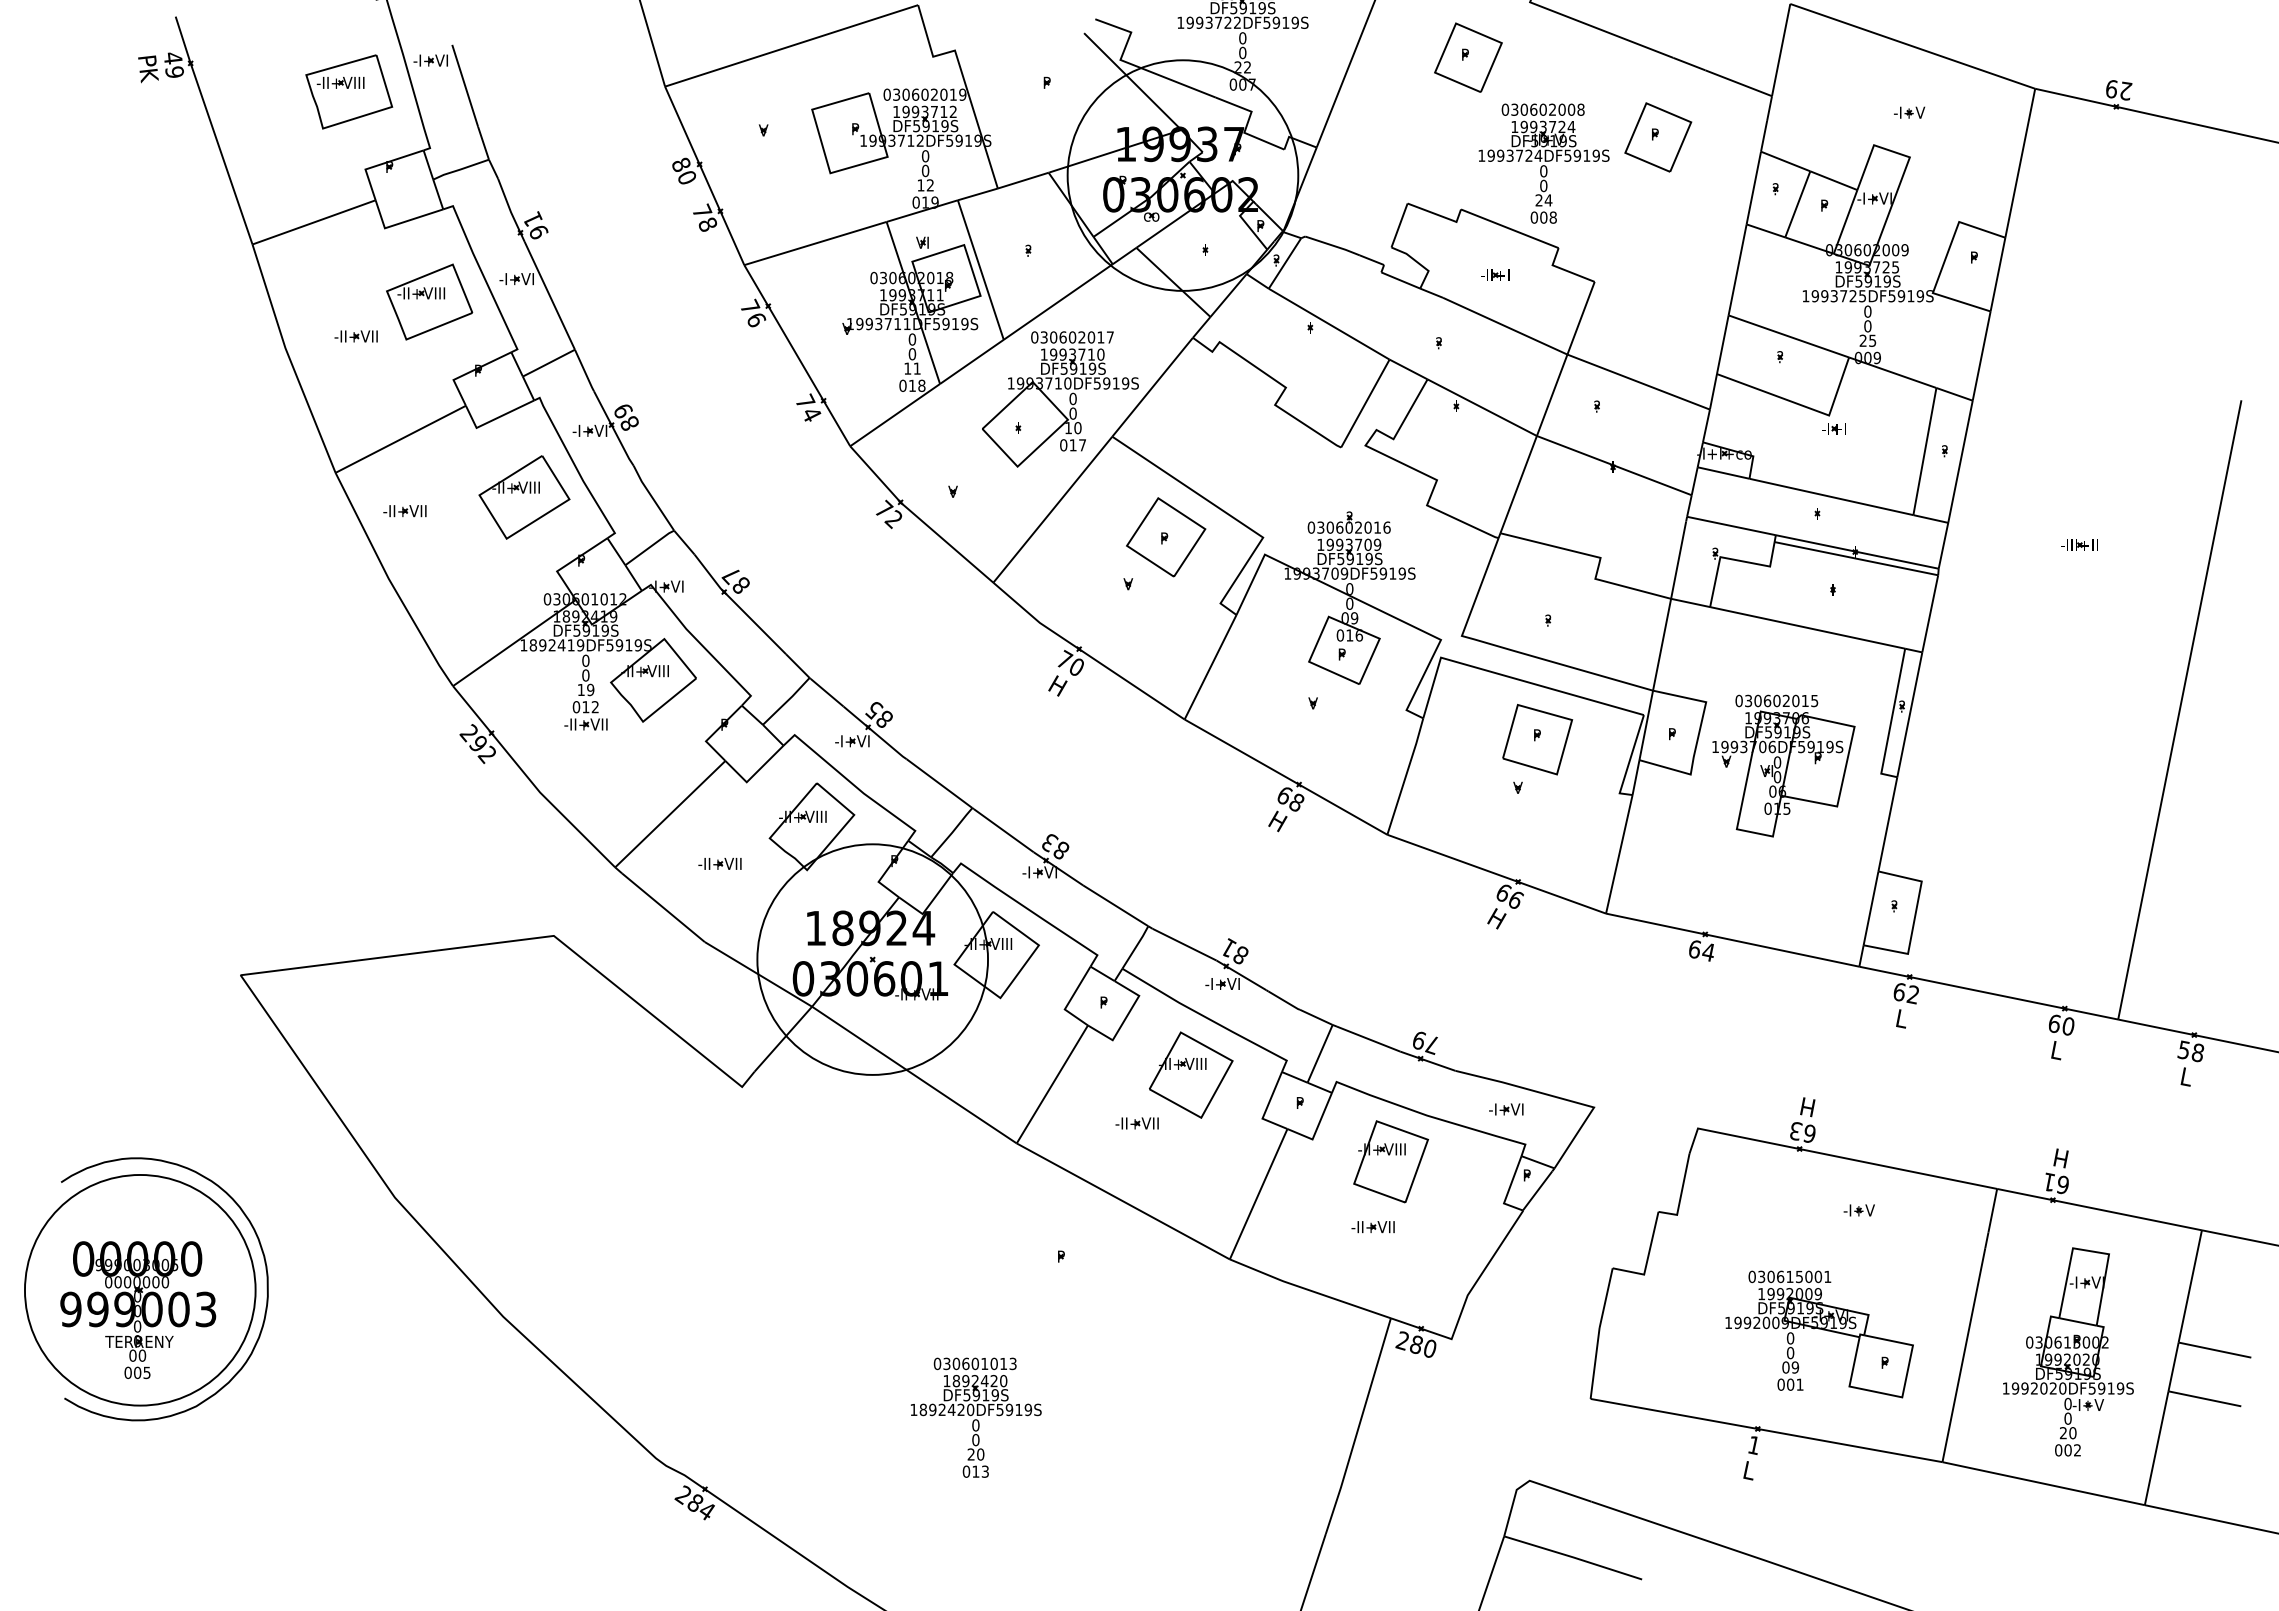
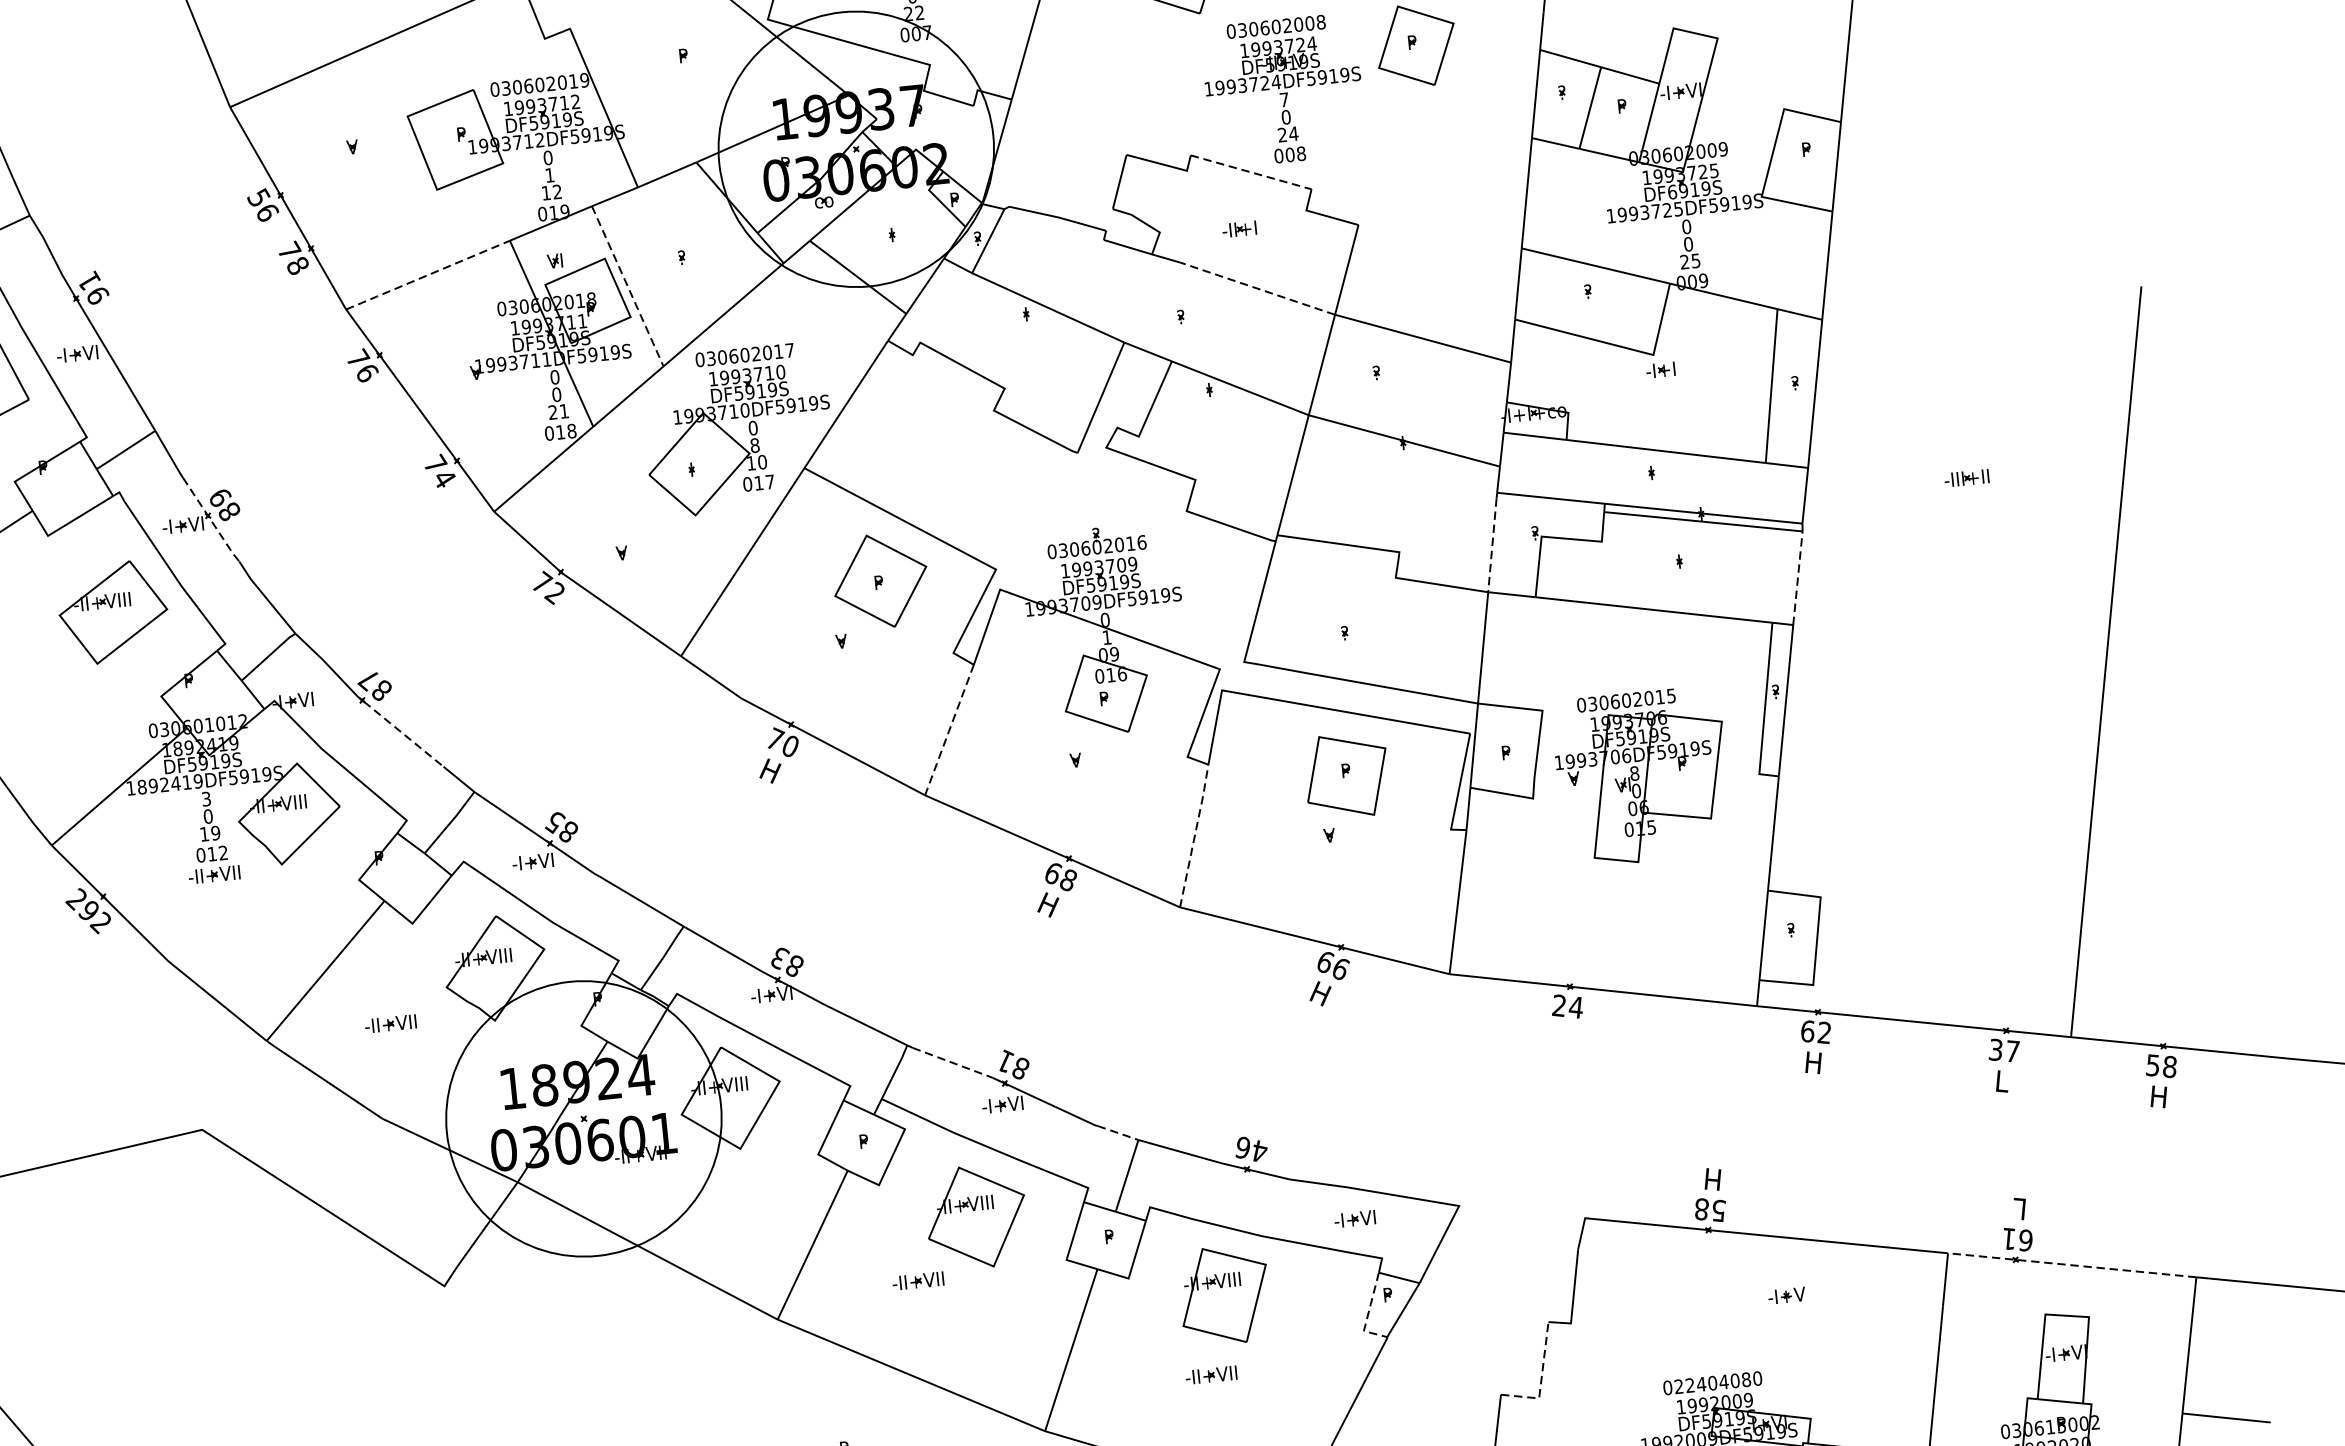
text: (683, 170) -> (262, 204), 80 -> 56
text: (925, 170) -> (549, 174), 0 -> 1
text: (1543, 171) -> (1284, 100), 0 -> 7
line: (1509, 228) -> (1250, 172), solid -> dashed
line: (815, 243) -> (428, 275), solid -> dashed
line: (980, 270) -> (627, 286), solid -> dashed
text: (1858, 281) -> (1671, 192), DF5919S -> DF6919S
line: (1504, 326) -> (1256, 289), solid -> dashed
text: (907, 368) -> (552, 412), 11 -> 21
text: (1072, 413) -> (754, 445), 0 -> 8
line: (614, 429) -> (212, 520), solid -> dashed
line: (1678, 560) -> (1492, 545), solid -> dashed
text: (1349, 603) -> (1106, 637), 0 -> 1
line: (1930, 613) -> (1798, 577), solid -> dashed
line: (756, 624) -> (404, 735), solid -> dashed
text: (585, 660) -> (205, 798), 0 -> 3
line: (1210, 667) -> (949, 730), solid -> dashed
text: (1777, 762) -> (1634, 773), 0 -> 8
line: (1406, 775) -> (1195, 834), solid -> dashed
line: (1184, 944) -> (952, 1062), solid -> dashed
text: (1693, 949) -> (1557, 1006), 64 -> 24
line: (1316, 1017) -> (1118, 1133), solid -> dashed
text: (1901, 1018) -> (1813, 1062), L -> H
text: (2061, 1024) -> (2004, 1050), 60 -> 37
text: (1425, 1042) -> (1250, 1149), 79 -> 46
text: (2185, 1076) -> (2157, 1096), L -> H
text: (1802, 1132) -> (1709, 1210), 63 -> 58
text: (2060, 1158) -> (2019, 1209), H -> L
line: (1508, 1190) -> (1367, 1315), solid -> dashed
line: (2099, 1209) -> (2072, 1265), solid -> dashed
line: (1647, 1259) -> (1541, 1380), solid -> dashed
text: (1794, 1276) -> (1718, 1382), 030615001 -> 022404080

